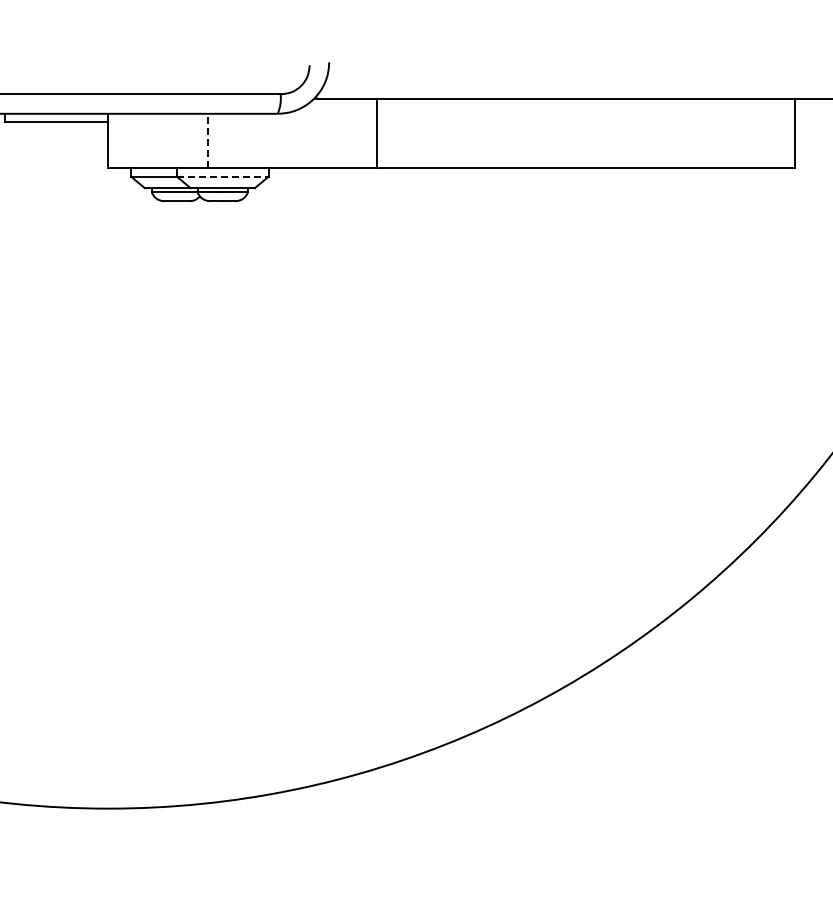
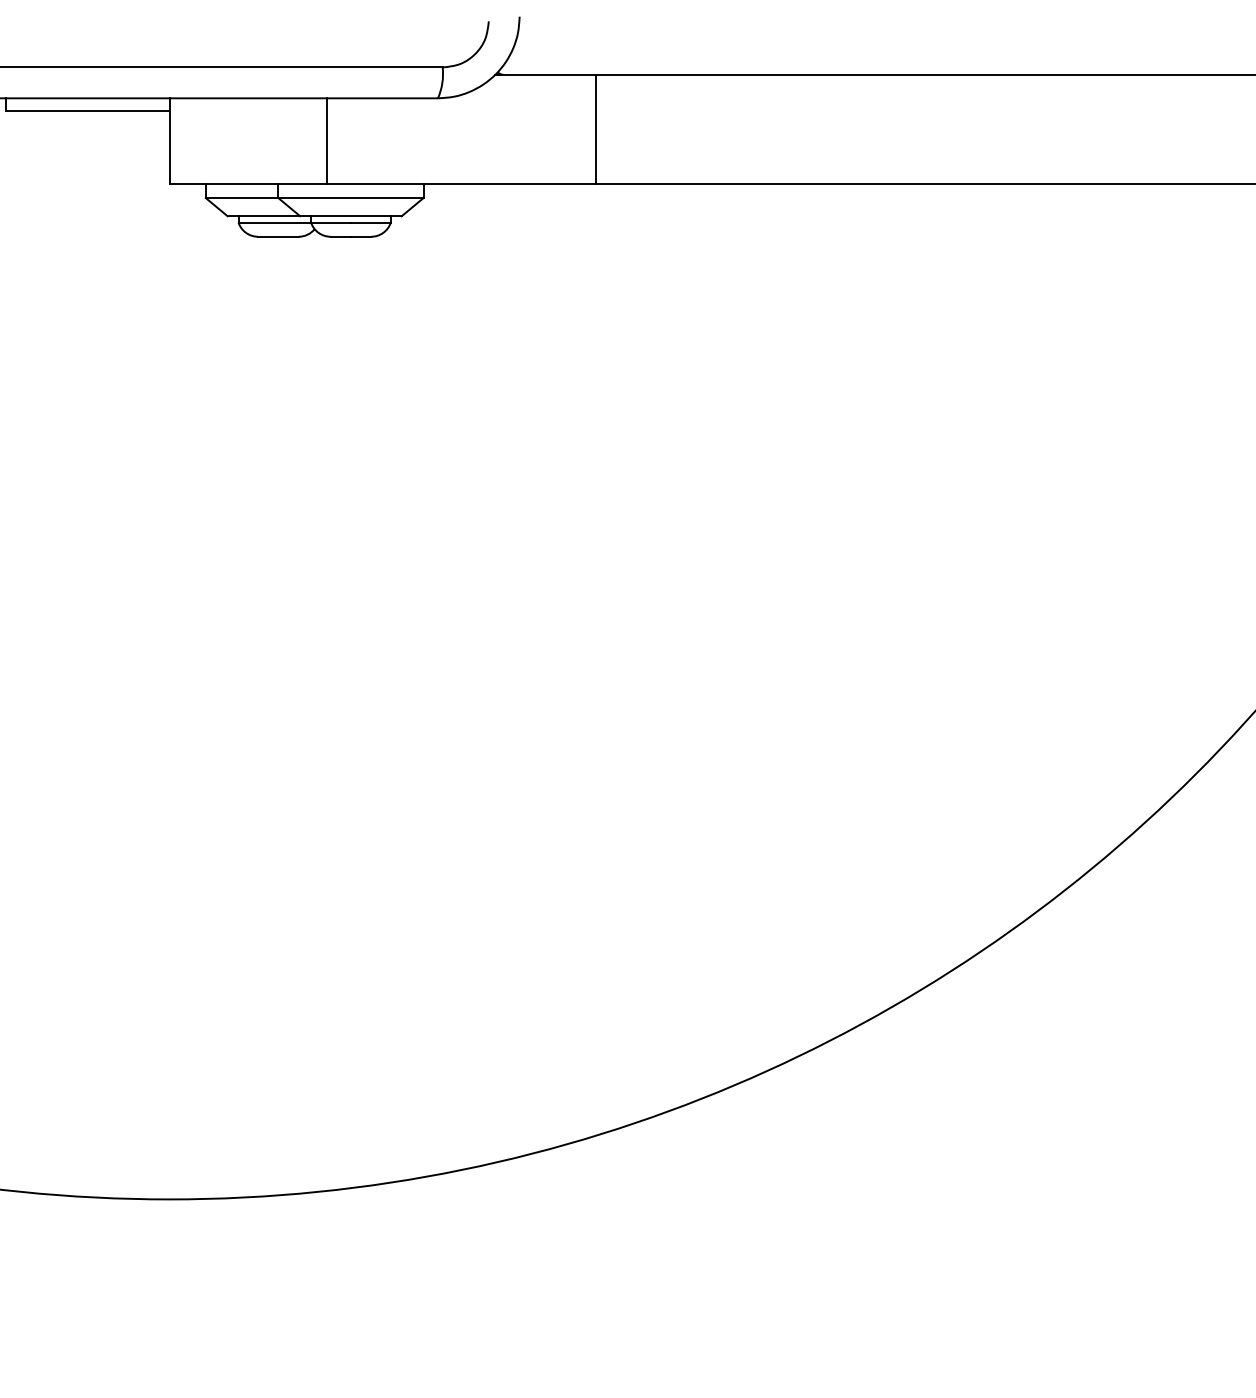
line: (207, 140) -> (326, 140), dashed -> solid
line: (222, 176) -> (350, 197), dashed -> solid

